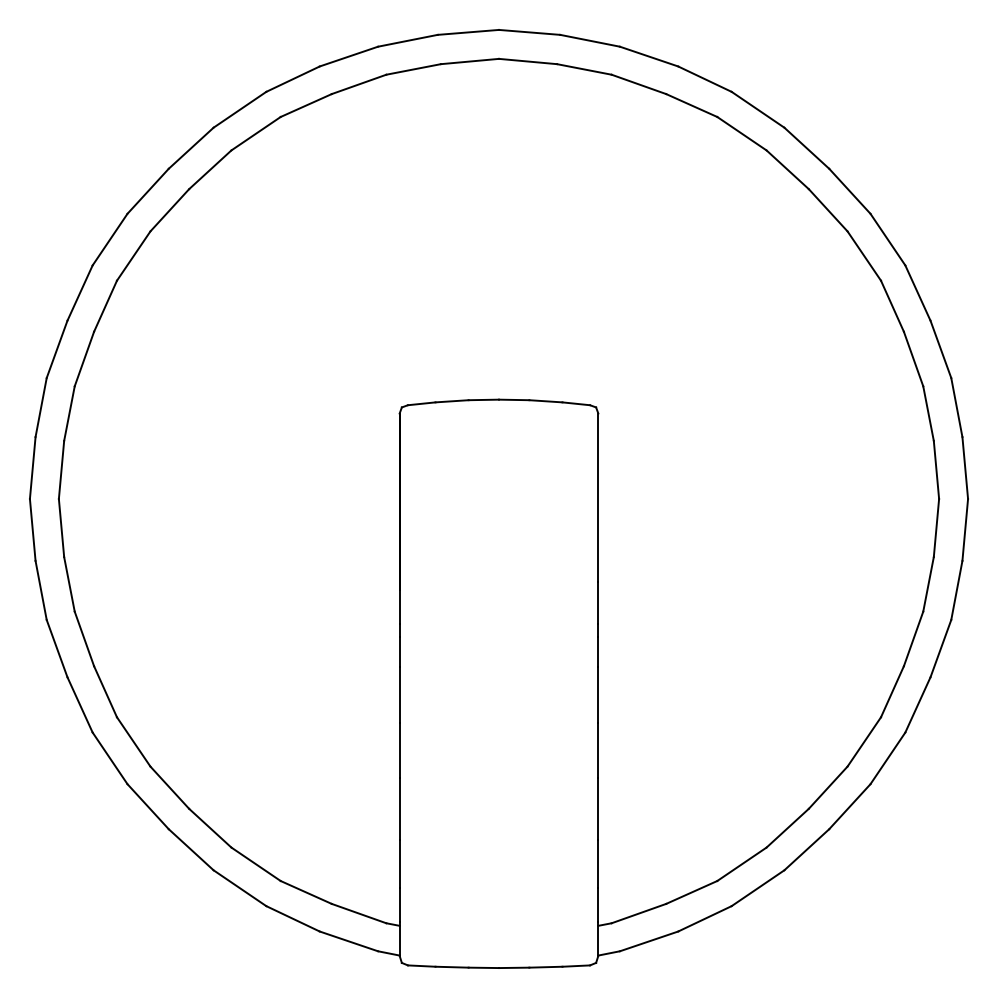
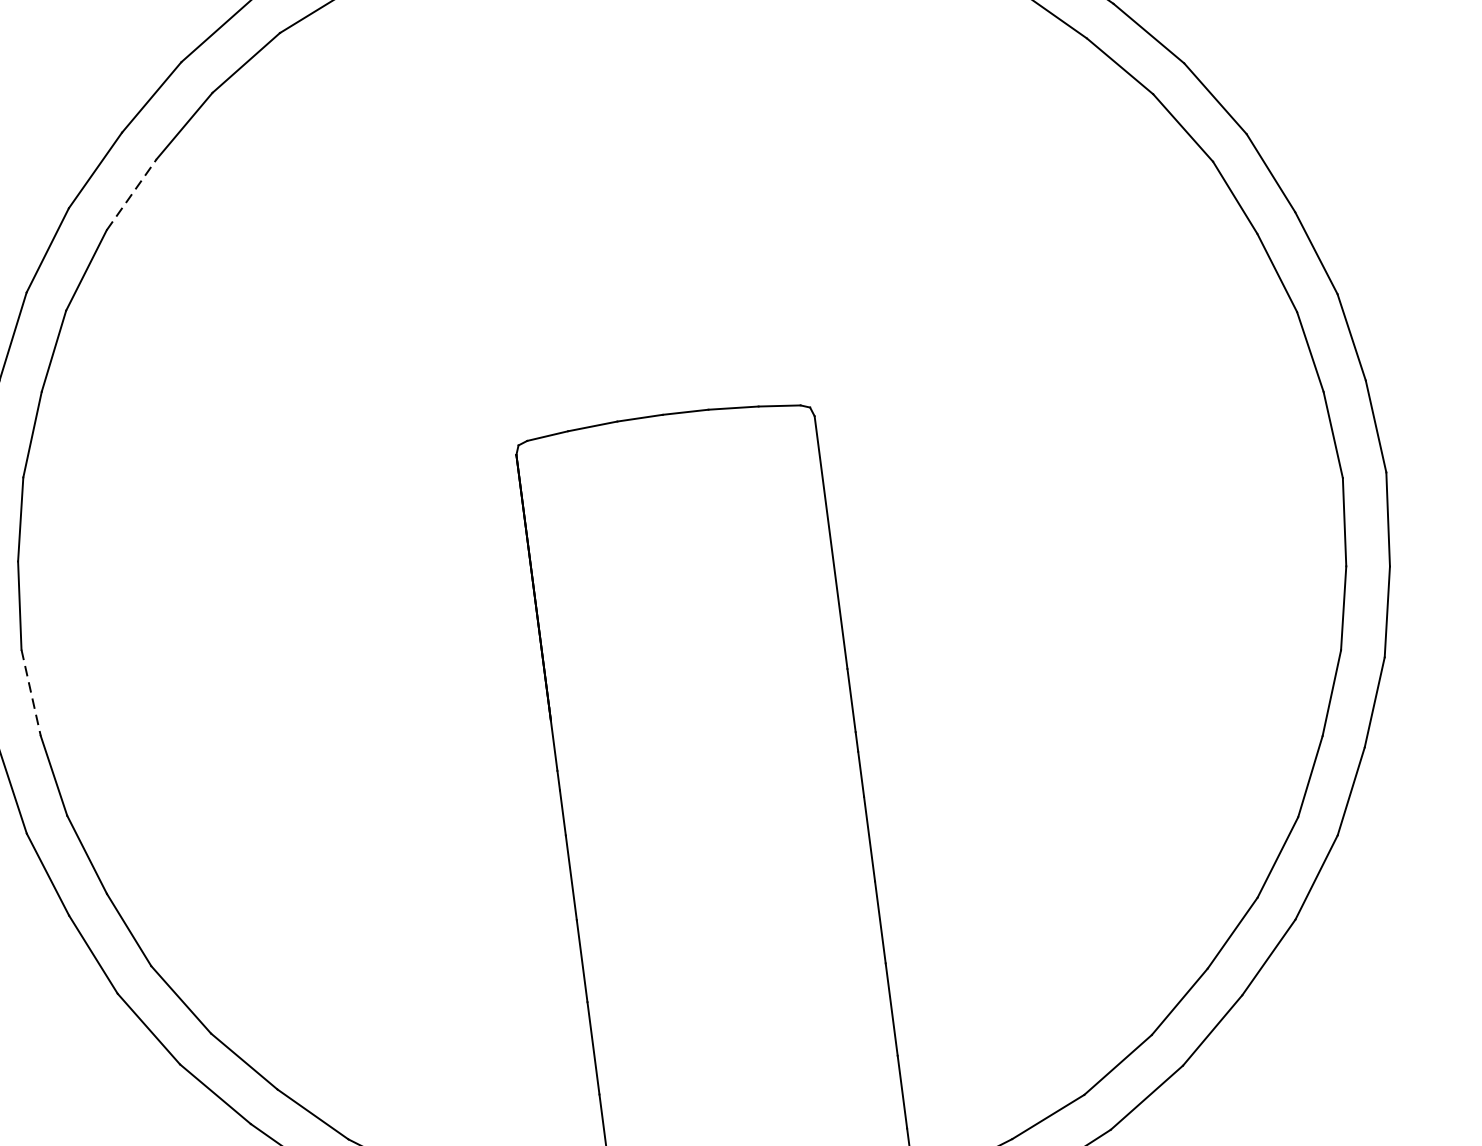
line: (169, 210) -> (131, 195), solid -> dashed
line: (61, 528) -> (31, 693), solid -> dashed

